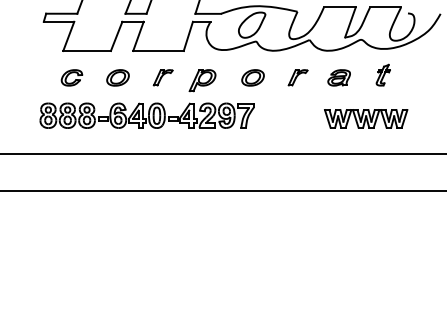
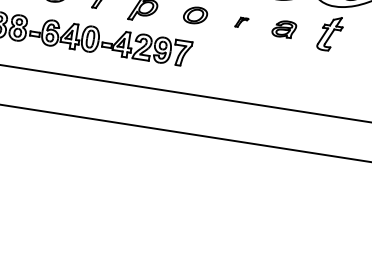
part: (382, 74) -> (329, 32), size x1.6
part: (297, 77) -> (241, 22), size x0.6
part: (366, 118) -> (305, 75), removed

